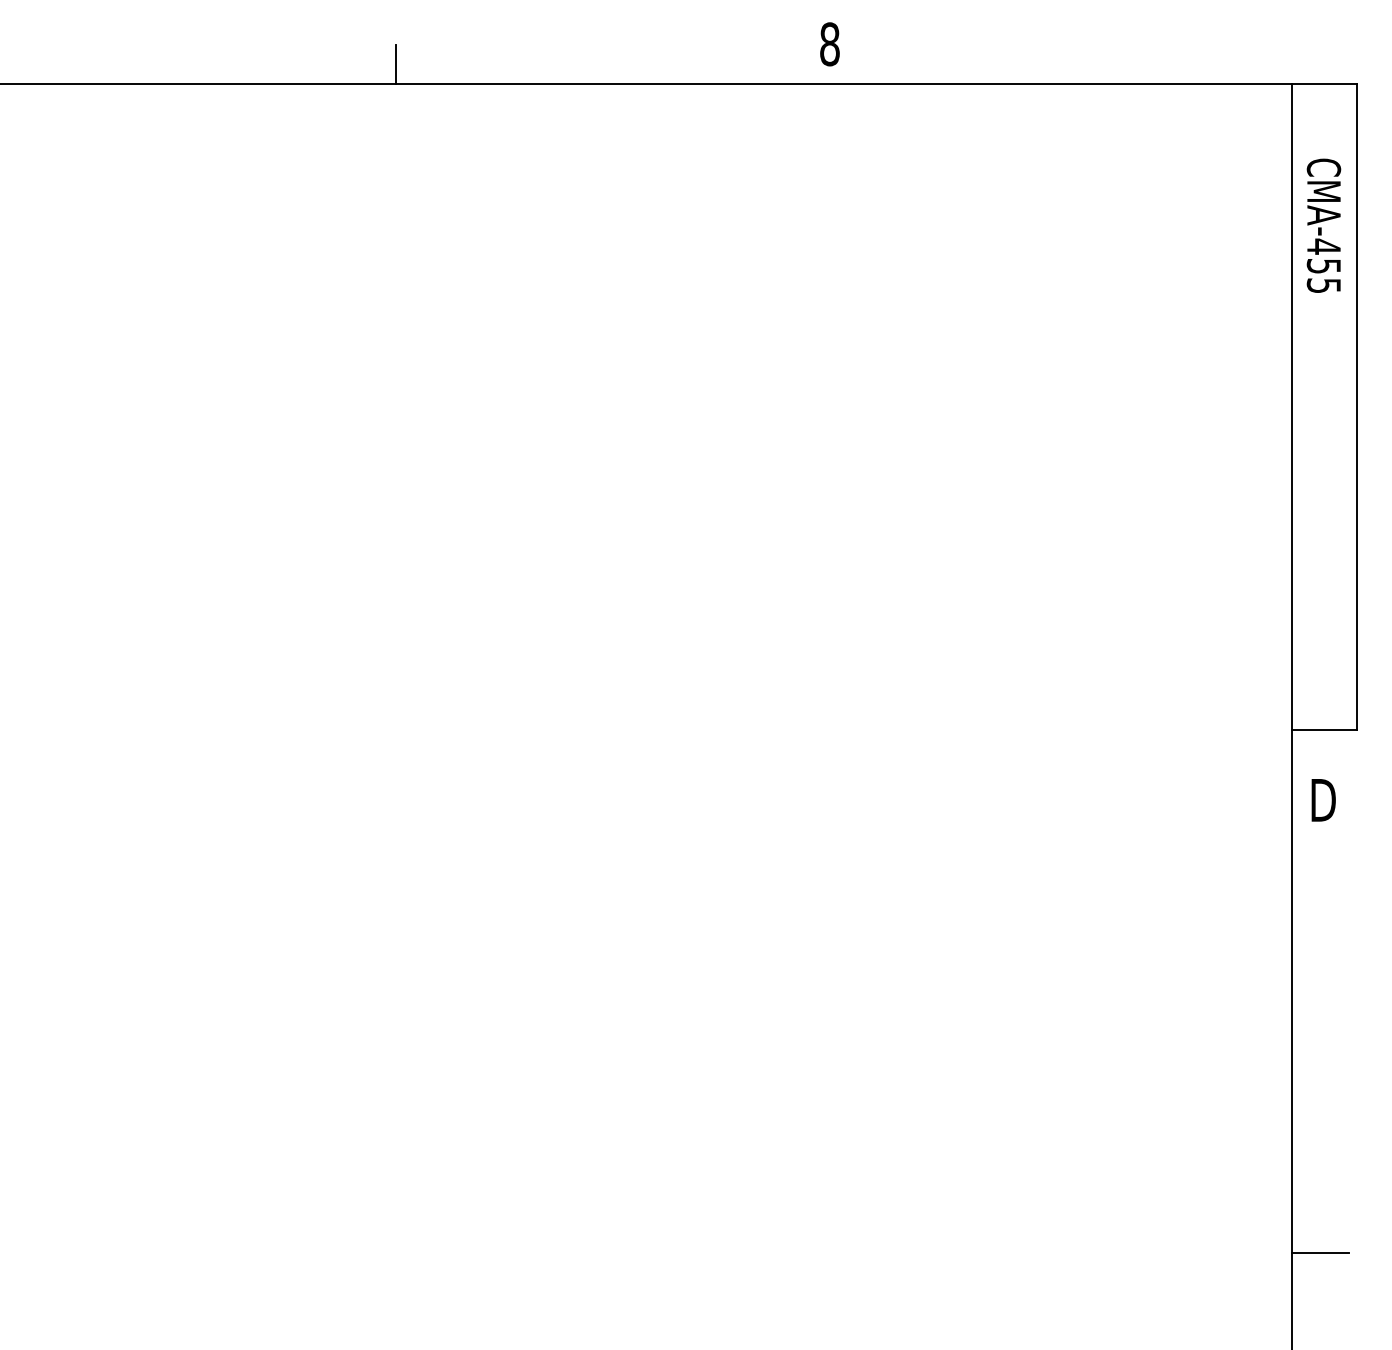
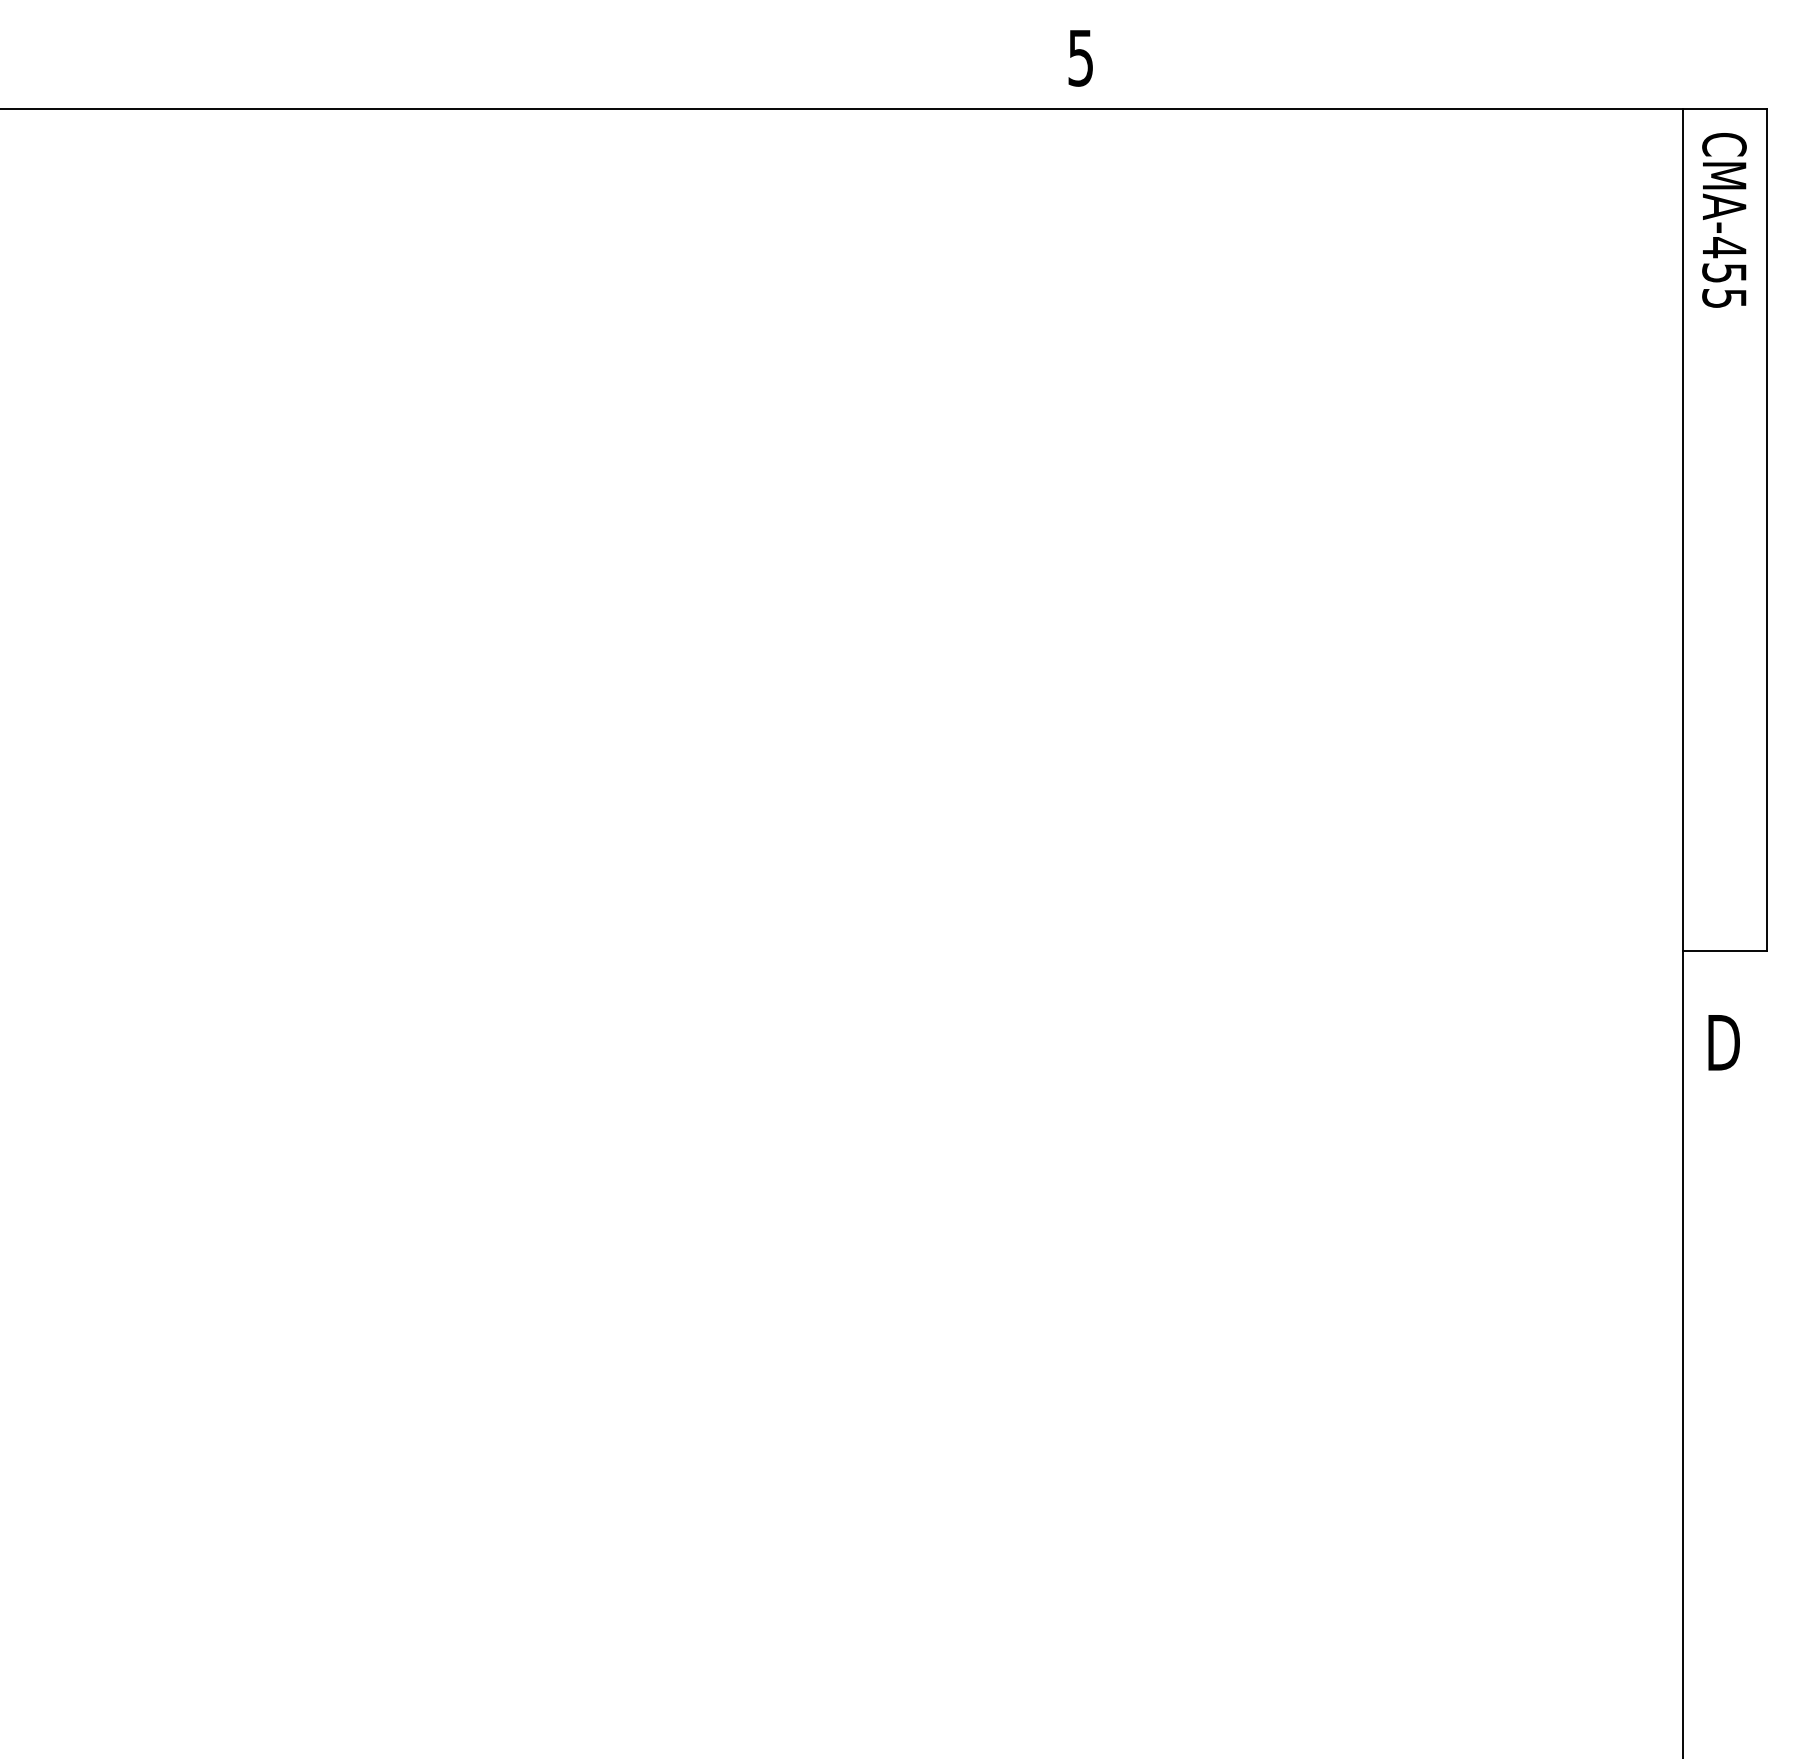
text: (829, 43) -> (1080, 57), 8 -> 5
line: (395, 64) -> (515, 84), removed
text: (1323, 225) -> (1724, 220), moved
line: (1320, 1253) -> (1720, 1632), removed

